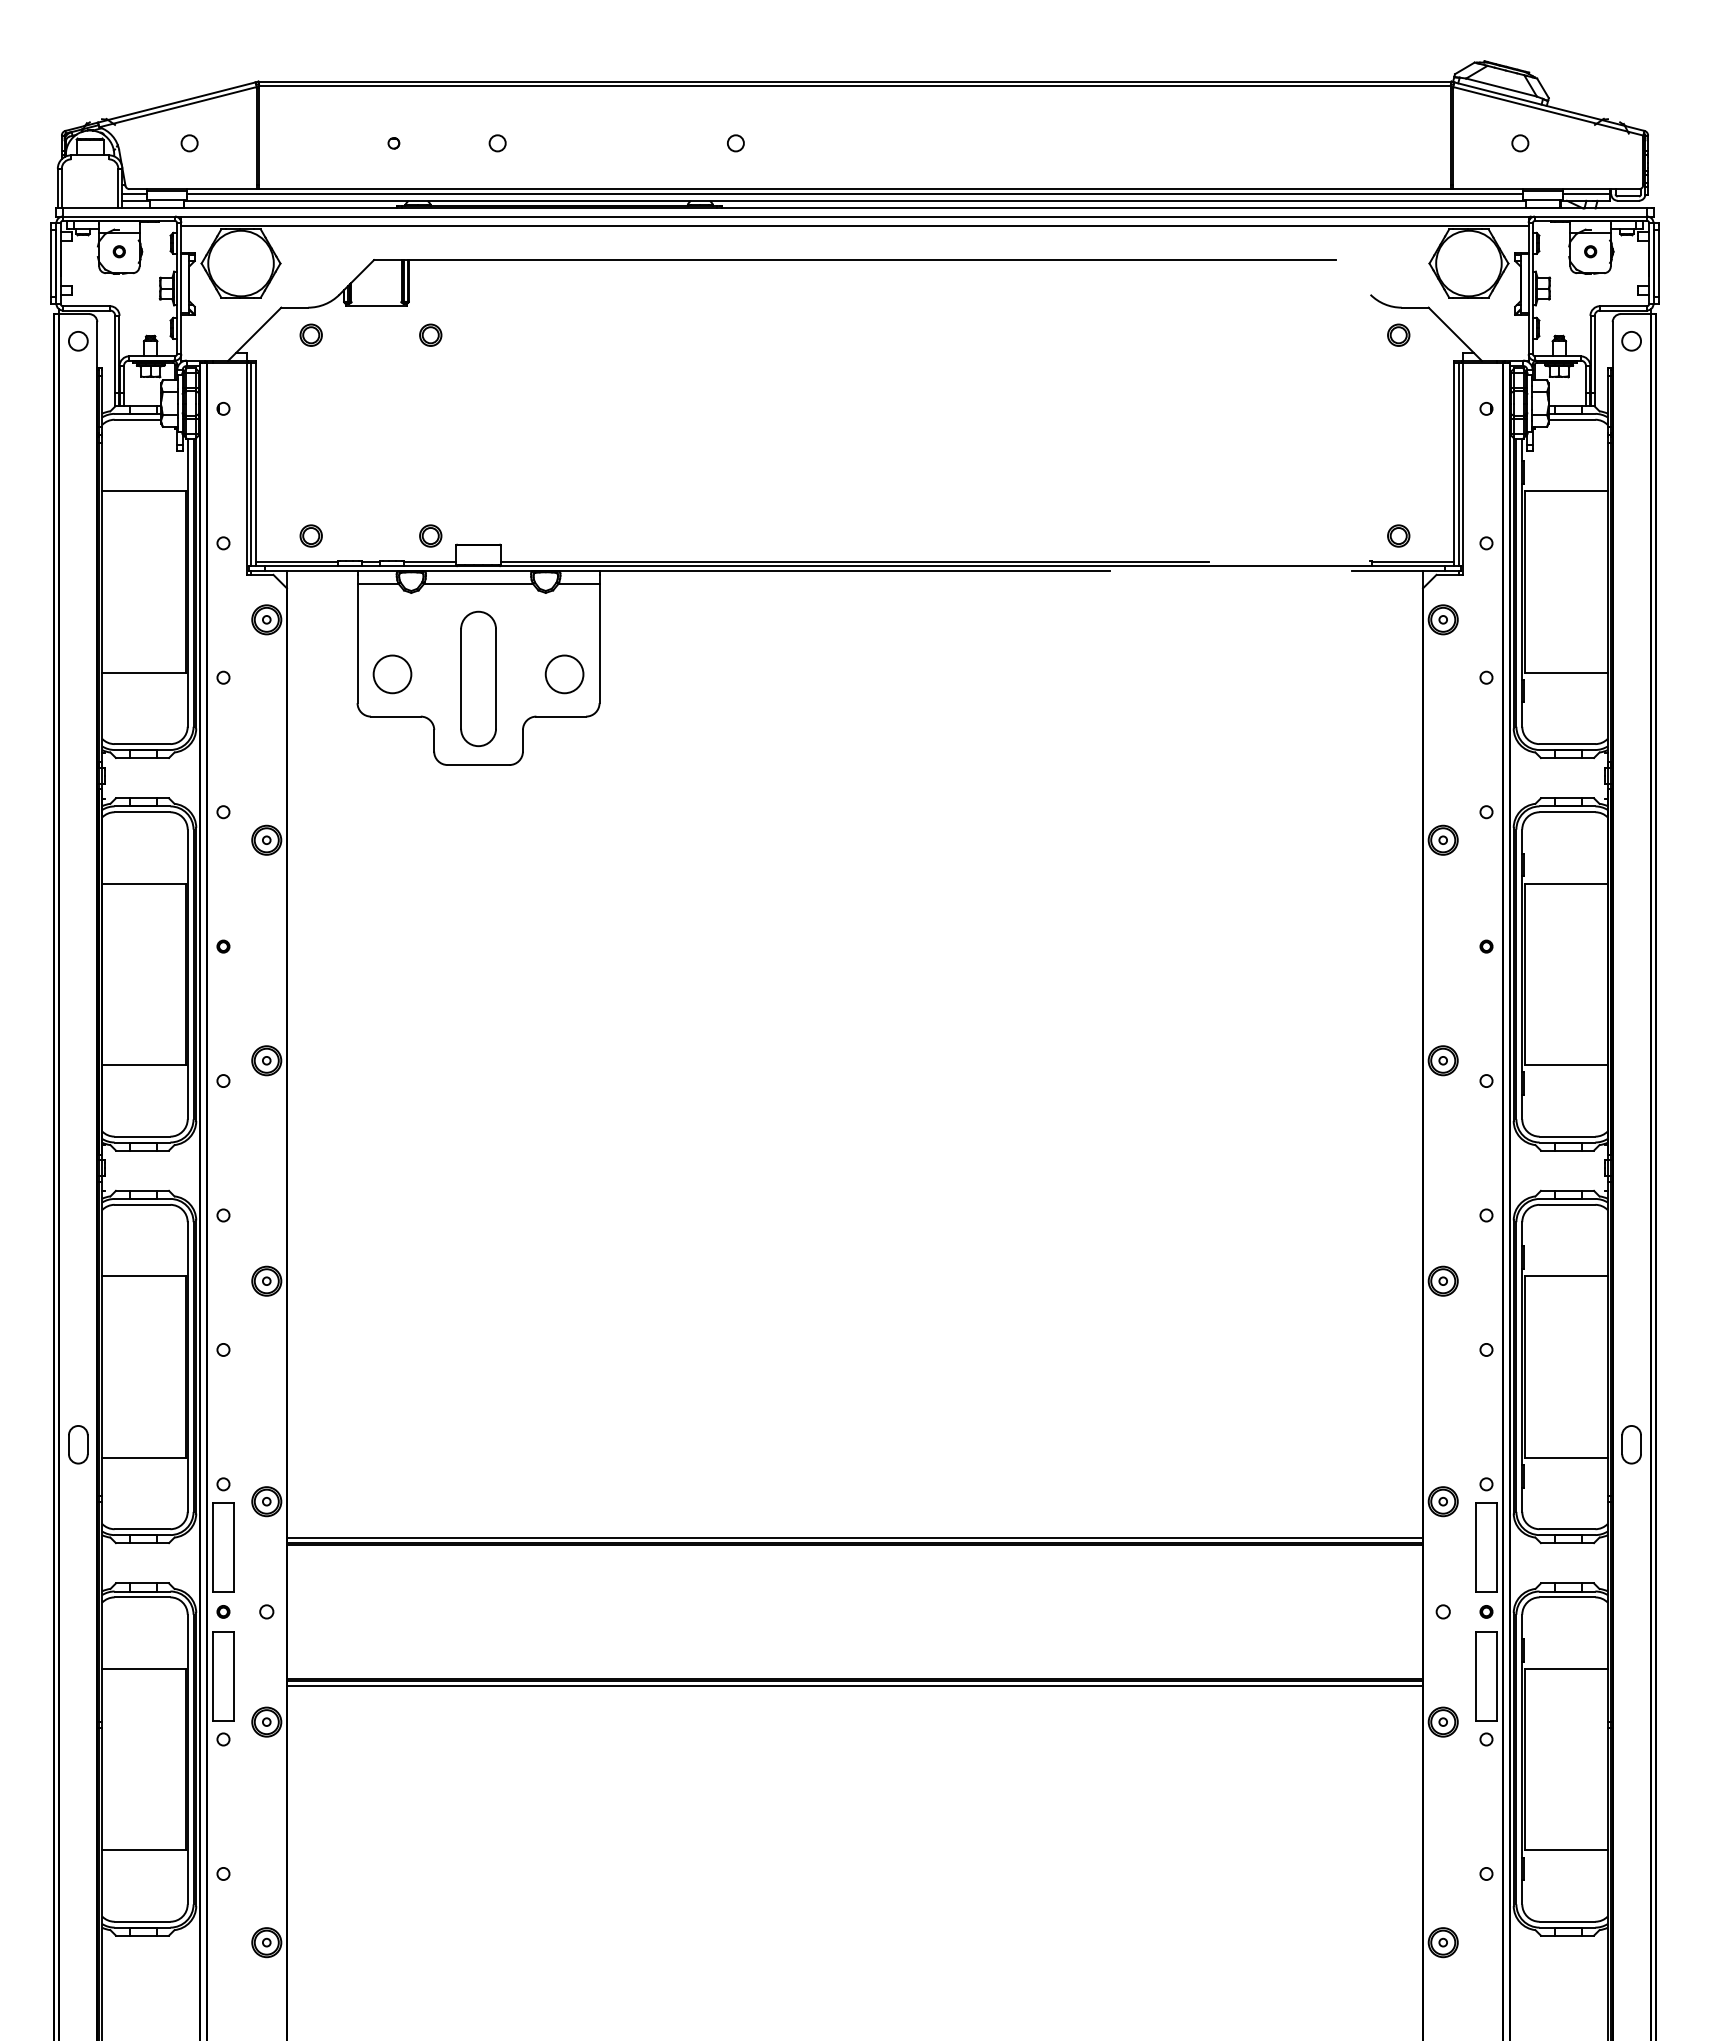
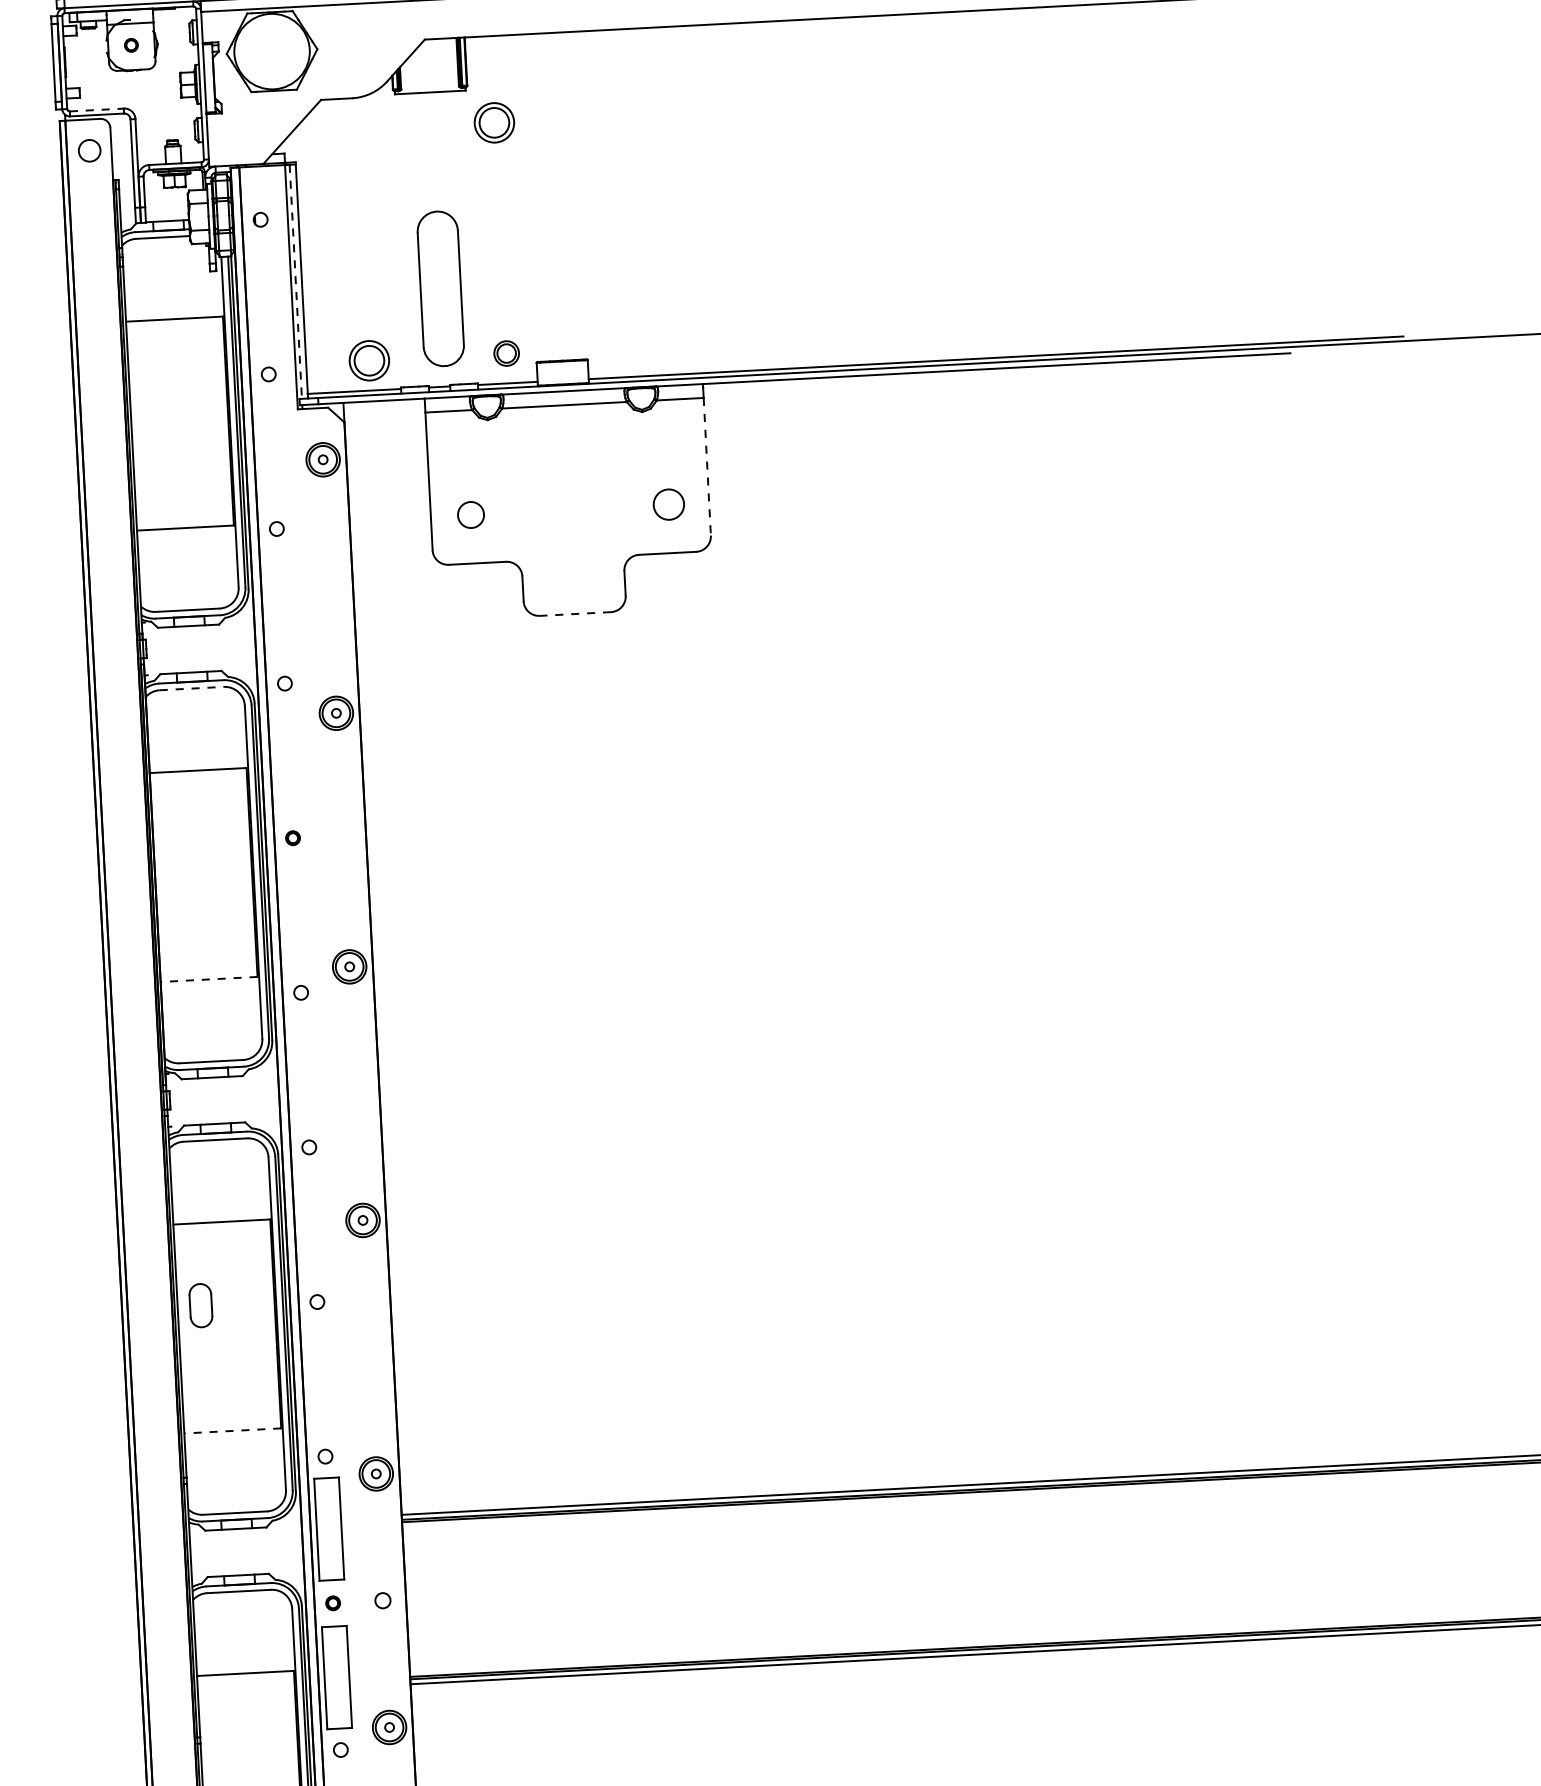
line: (86, 306) -> (96, 110), solid -> dashed
part: (310, 334) -> (356, 129), removed
part: (430, 334) -> (494, 121), size x1.6
line: (251, 464) -> (296, 282), solid -> dashed
part: (310, 535) -> (368, 360), size x1.6
line: (599, 643) -> (707, 466), solid -> dashed
circle: (392, 674) -> (471, 515), size x0.6
circle: (564, 674) -> (668, 504), size x0.7
part: (478, 678) -> (440, 288), moved
line: (478, 765) -> (575, 614), solid -> dashed
line: (142, 812) -> (191, 688), solid -> dashed
line: (143, 1065) -> (208, 979), solid -> dashed
part: (78, 1444) -> (201, 1305), moved
line: (143, 1457) -> (231, 1430), solid -> dashed

